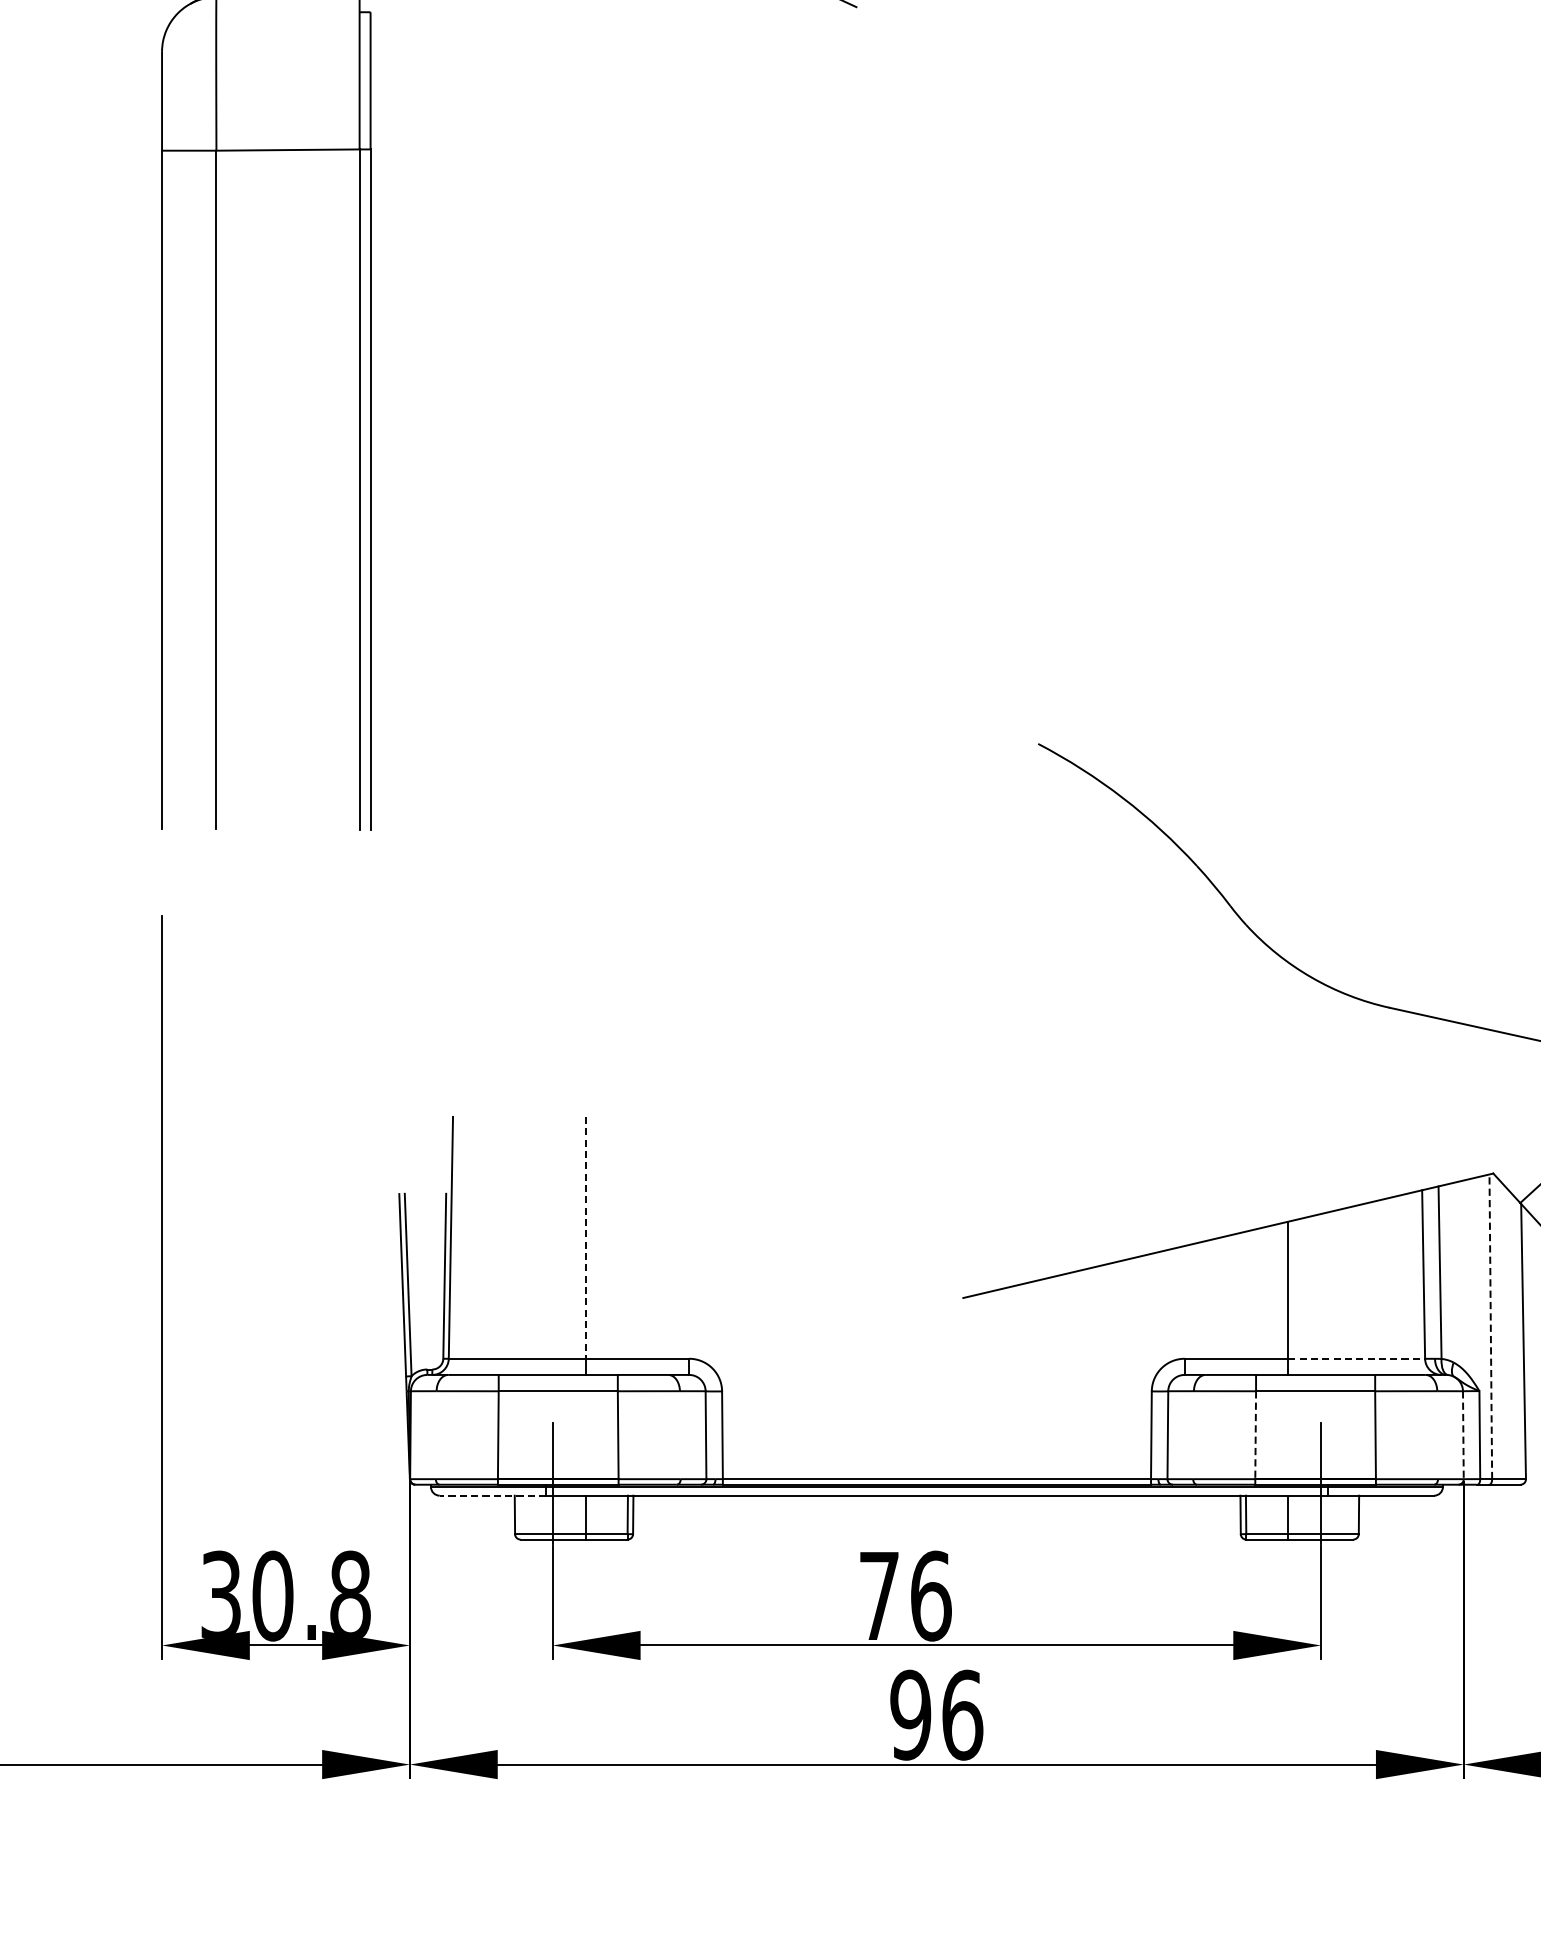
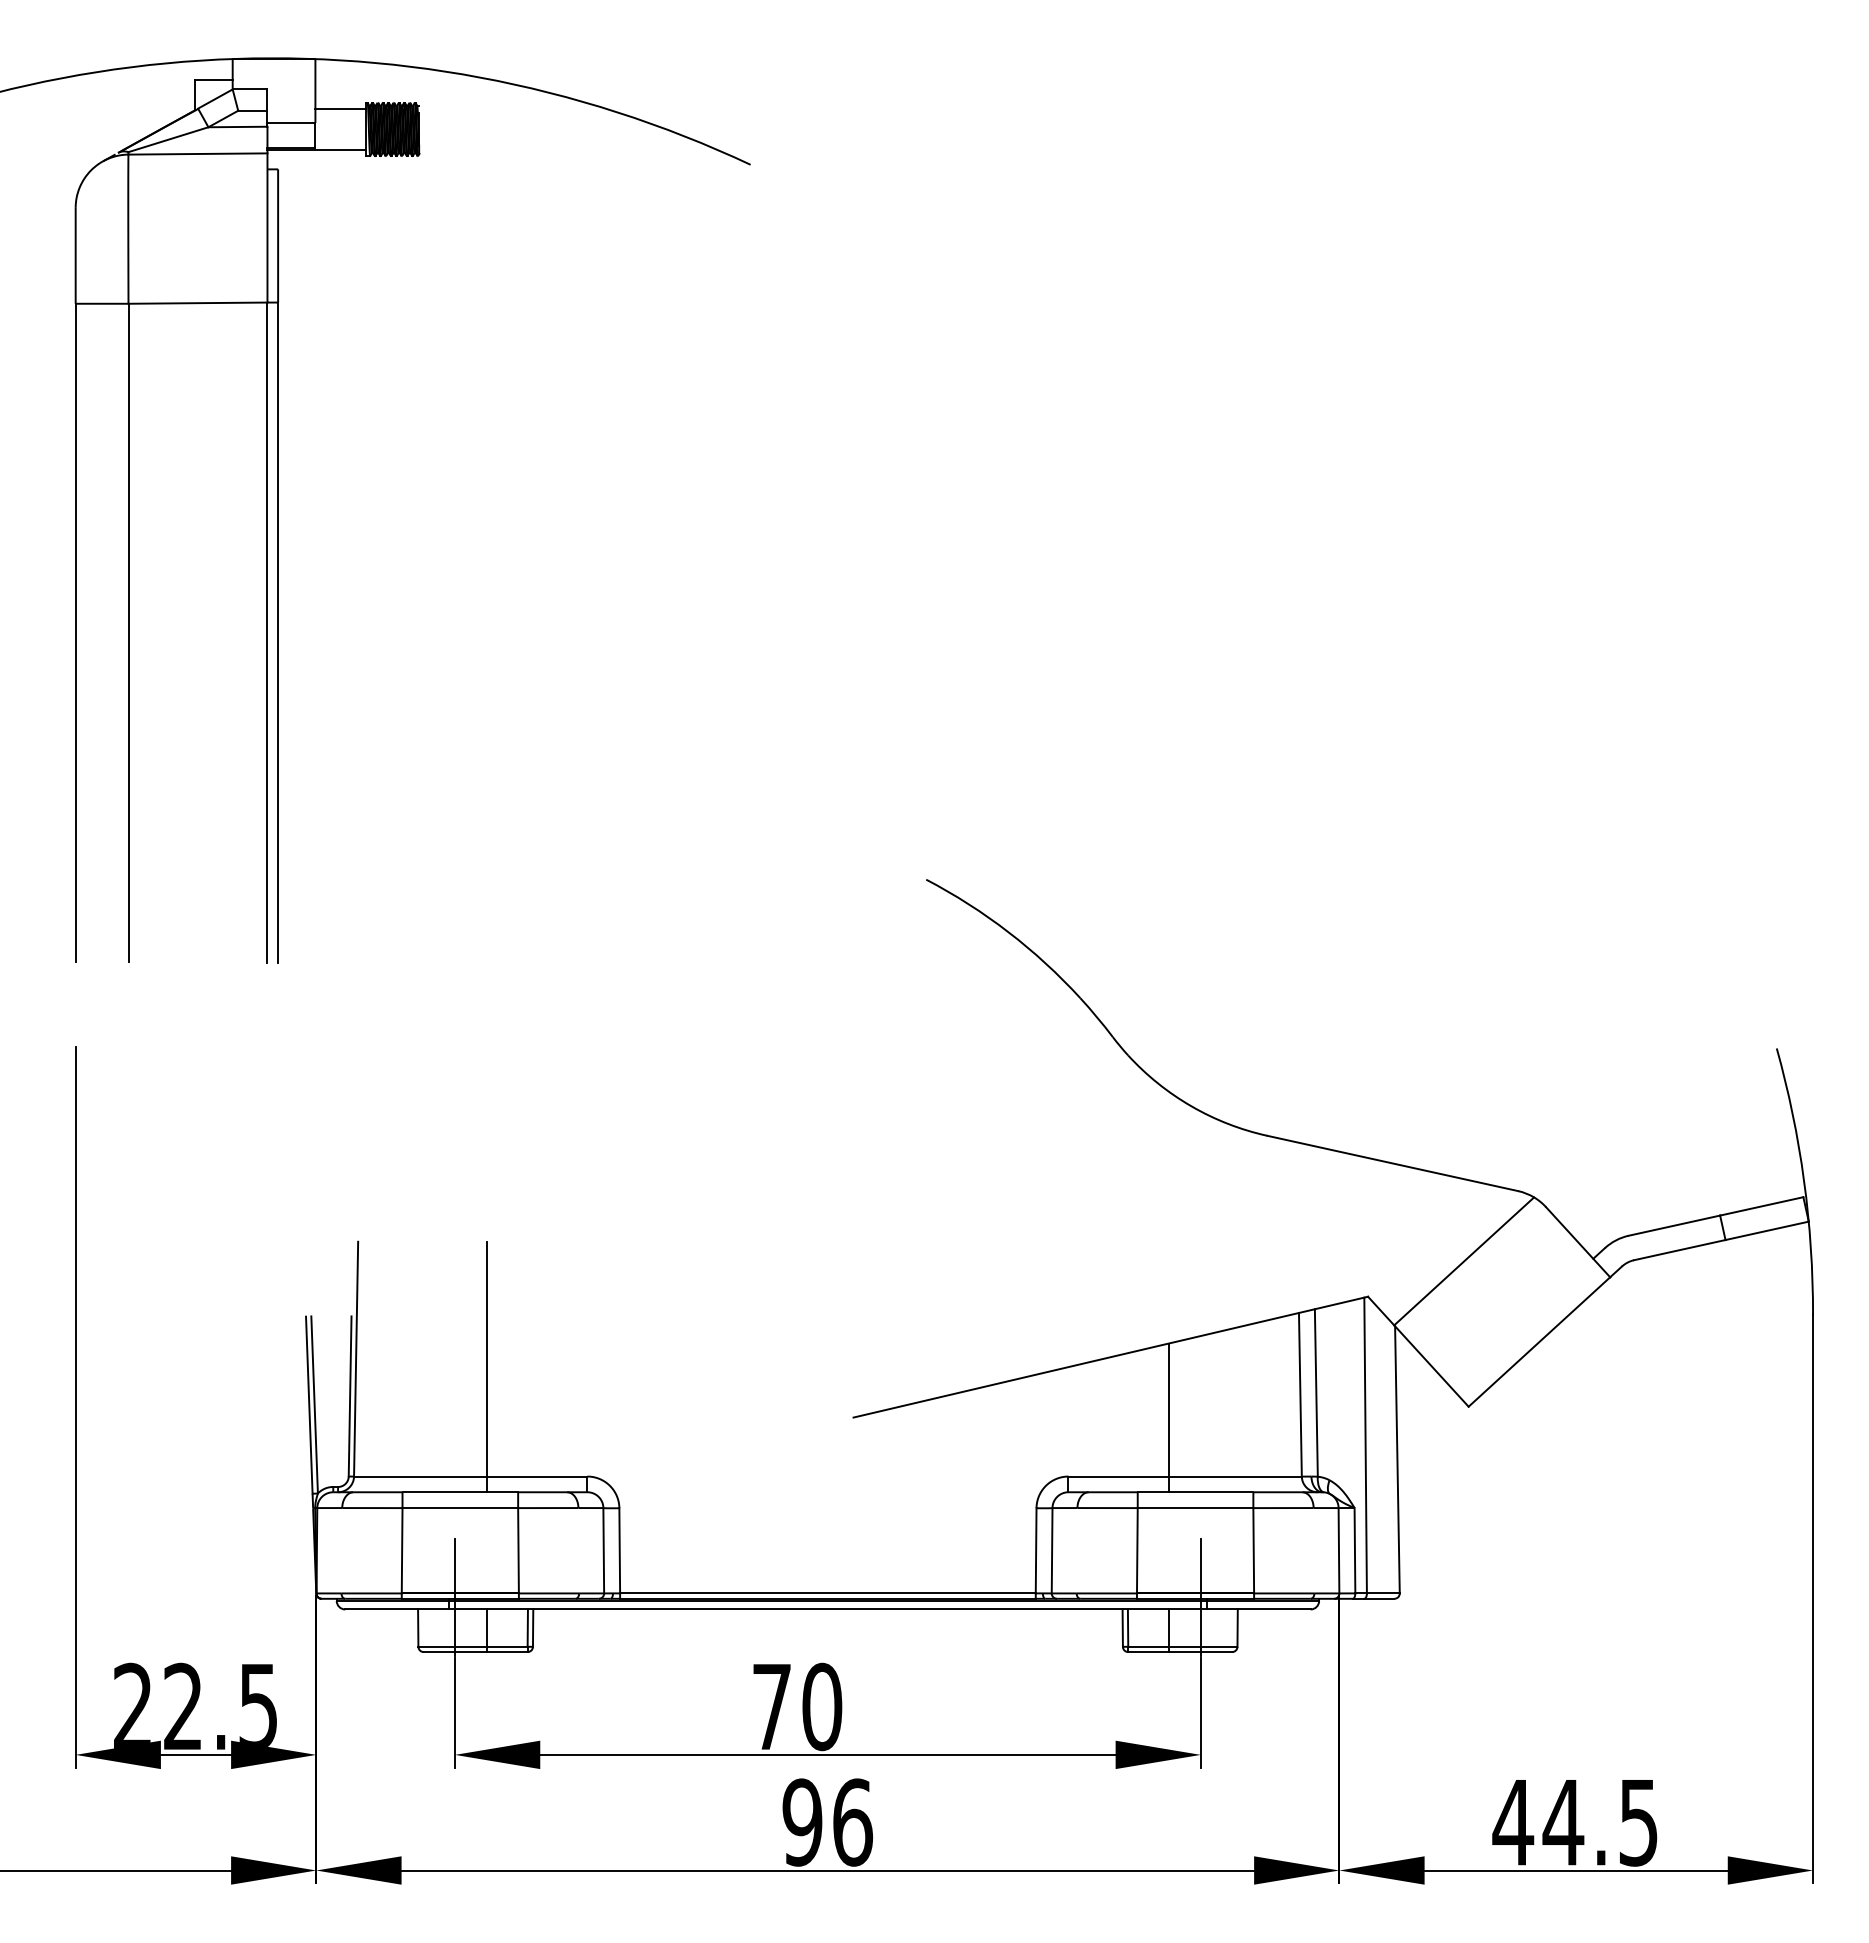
line: (585, 1238) -> (486, 1359), dashed -> solid
line: (1490, 1326) -> (1365, 1445), dashed -> solid
line: (1356, 1358) -> (1235, 1476), dashed -> solid
line: (1255, 1434) -> (1137, 1550), dashed -> solid
line: (1462, 1434) -> (1338, 1550), dashed -> solid
line: (492, 1495) -> (396, 1609), dashed -> solid
text: (286, 1595) -> (196, 1706), 30.8 -> 22.5
text: (931, 1595) -> (822, 1706), 76 -> 70

